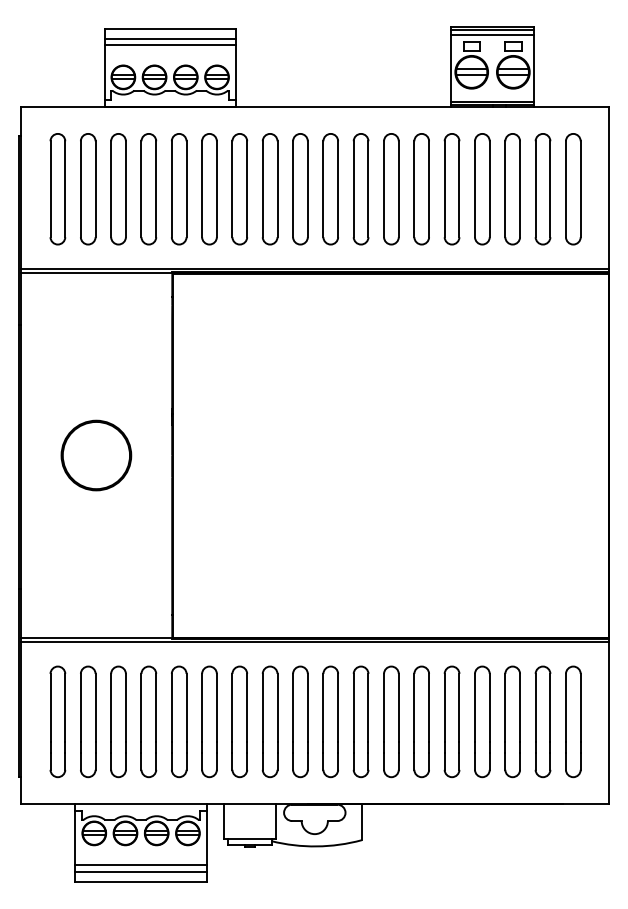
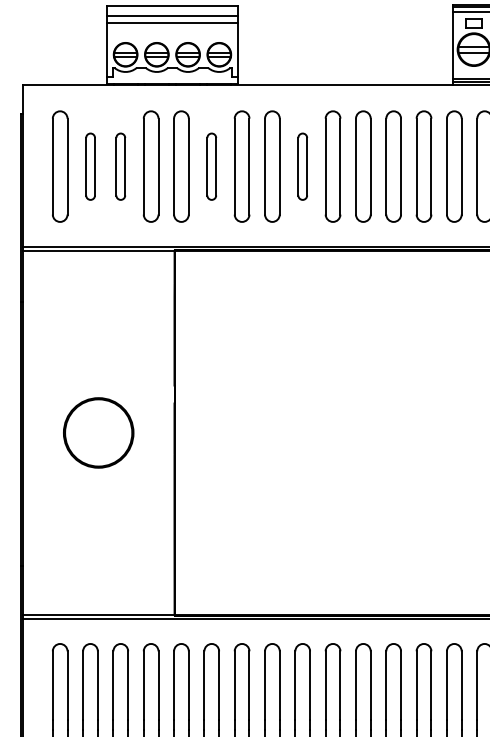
part: (88, 189) -> (90, 166), size x0.6
part: (118, 189) -> (120, 166), size x0.6
part: (209, 189) -> (211, 166), size x0.6
part: (300, 189) -> (302, 166), size x0.6

